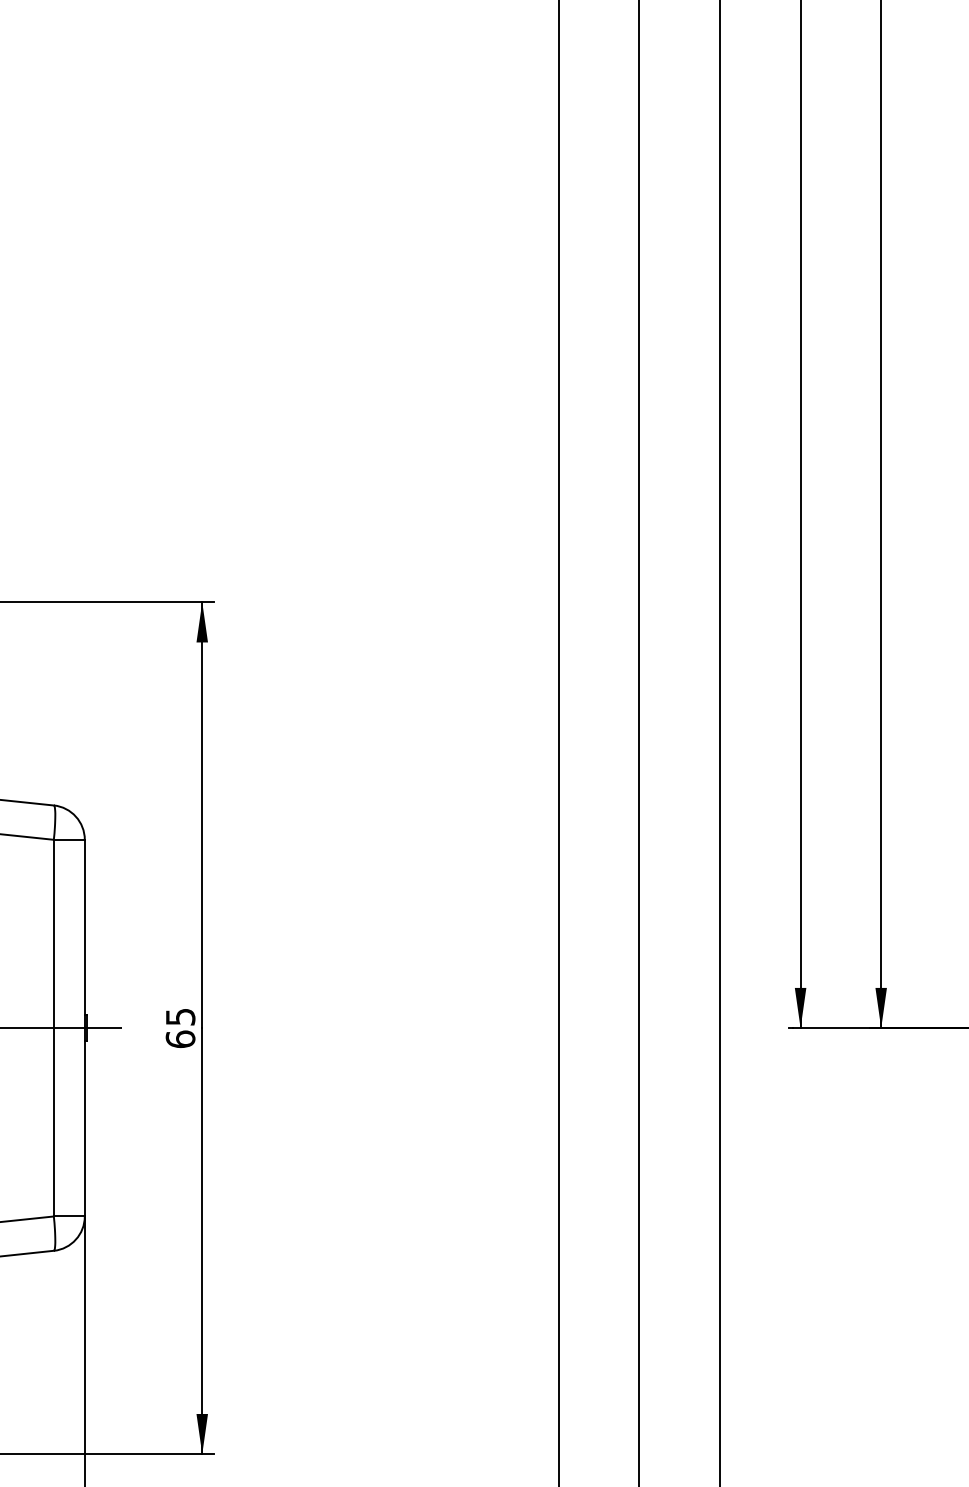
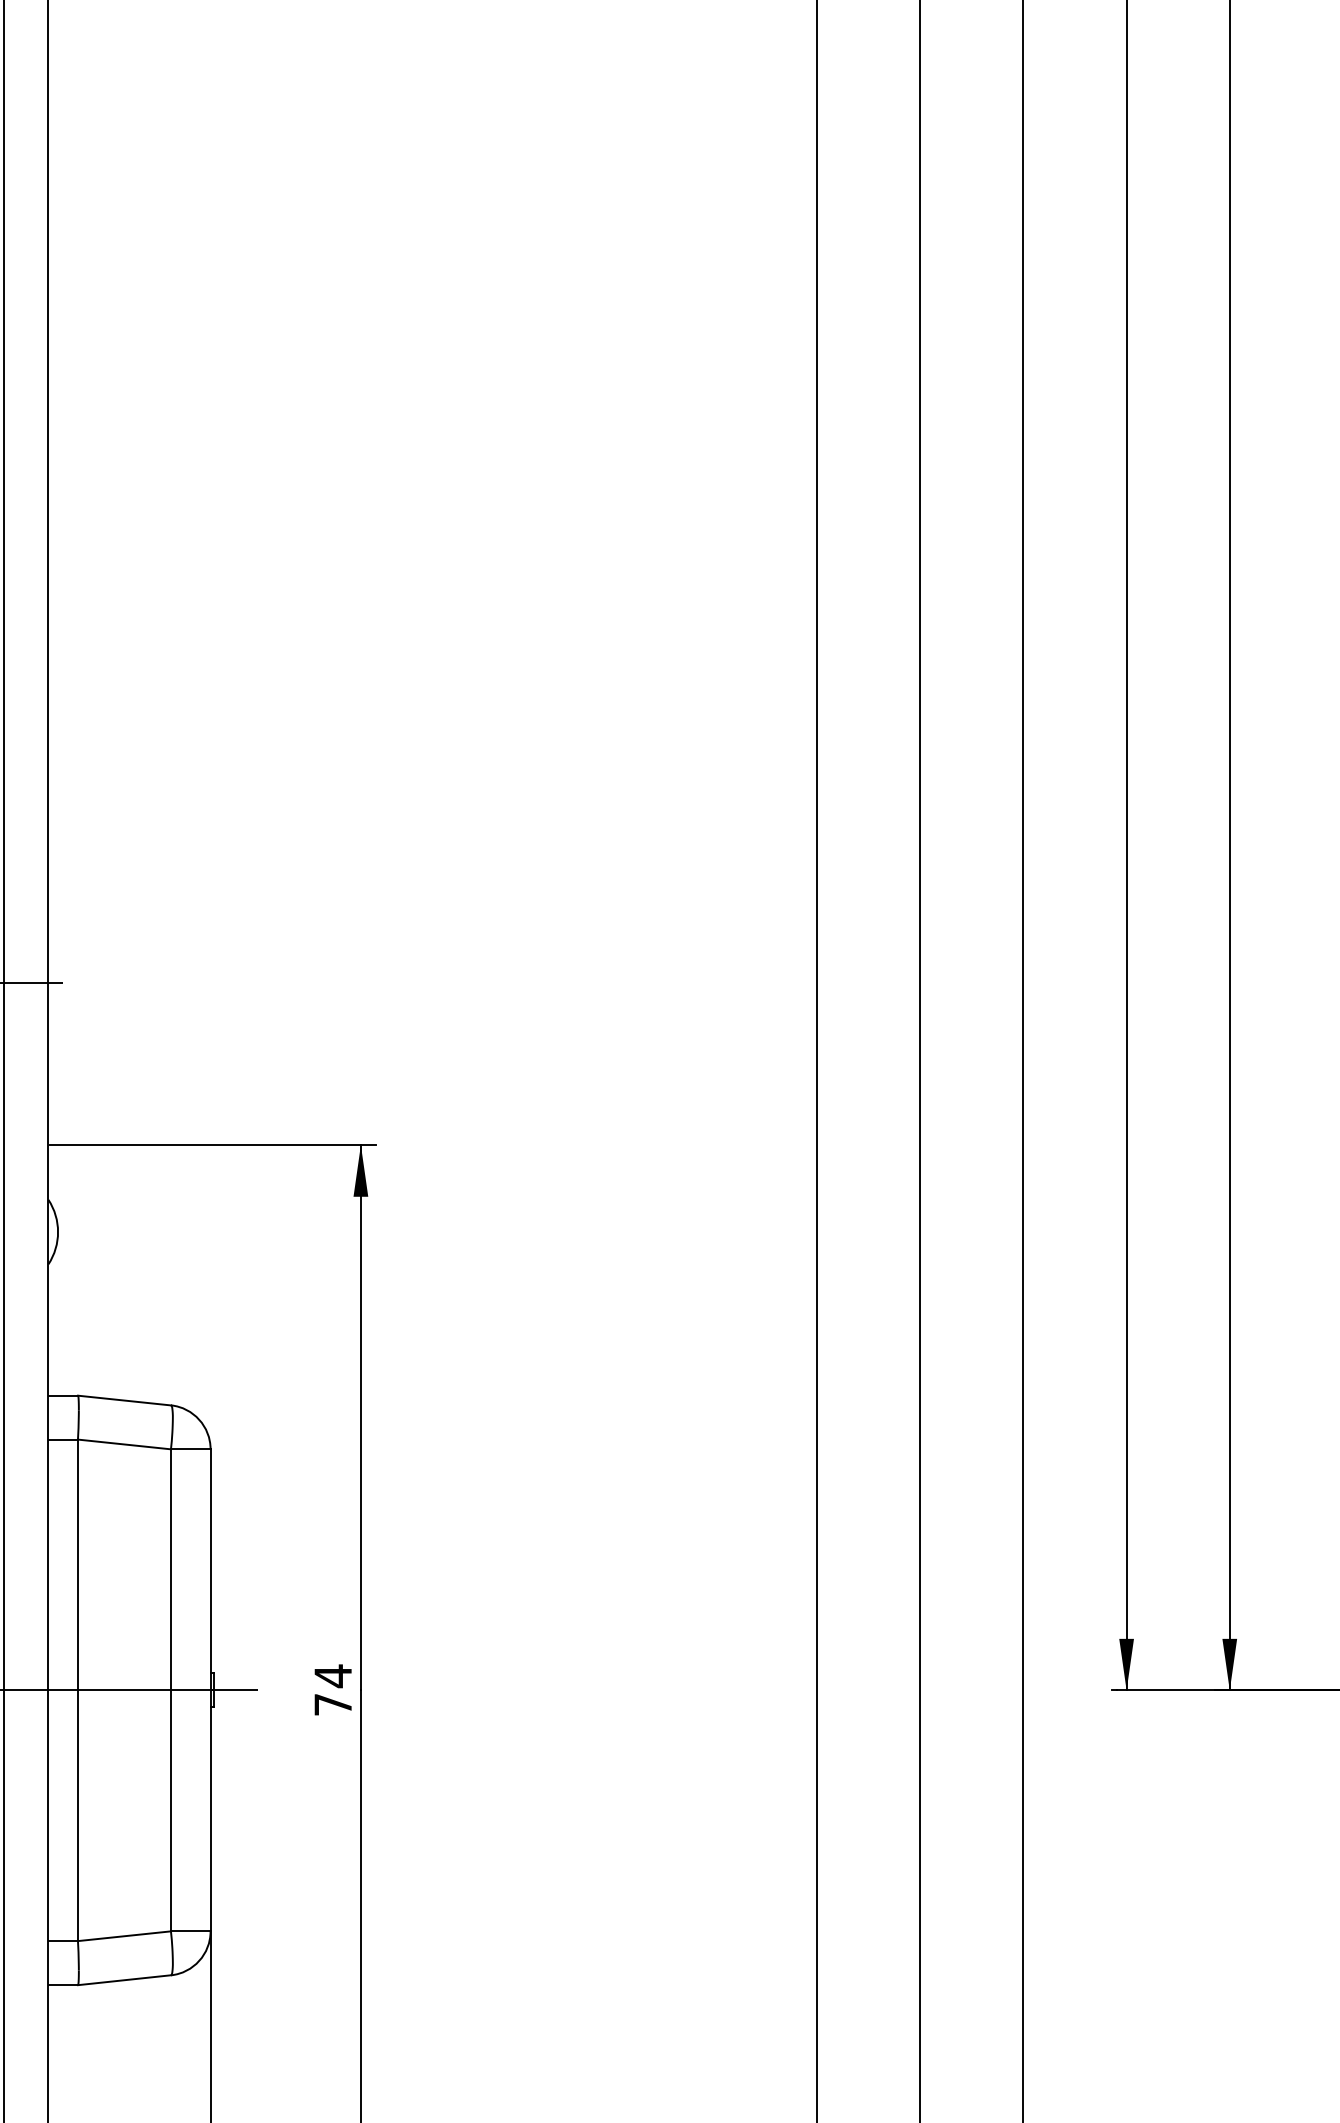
text: (180, 1027) -> (333, 1689), 65 -> 74

